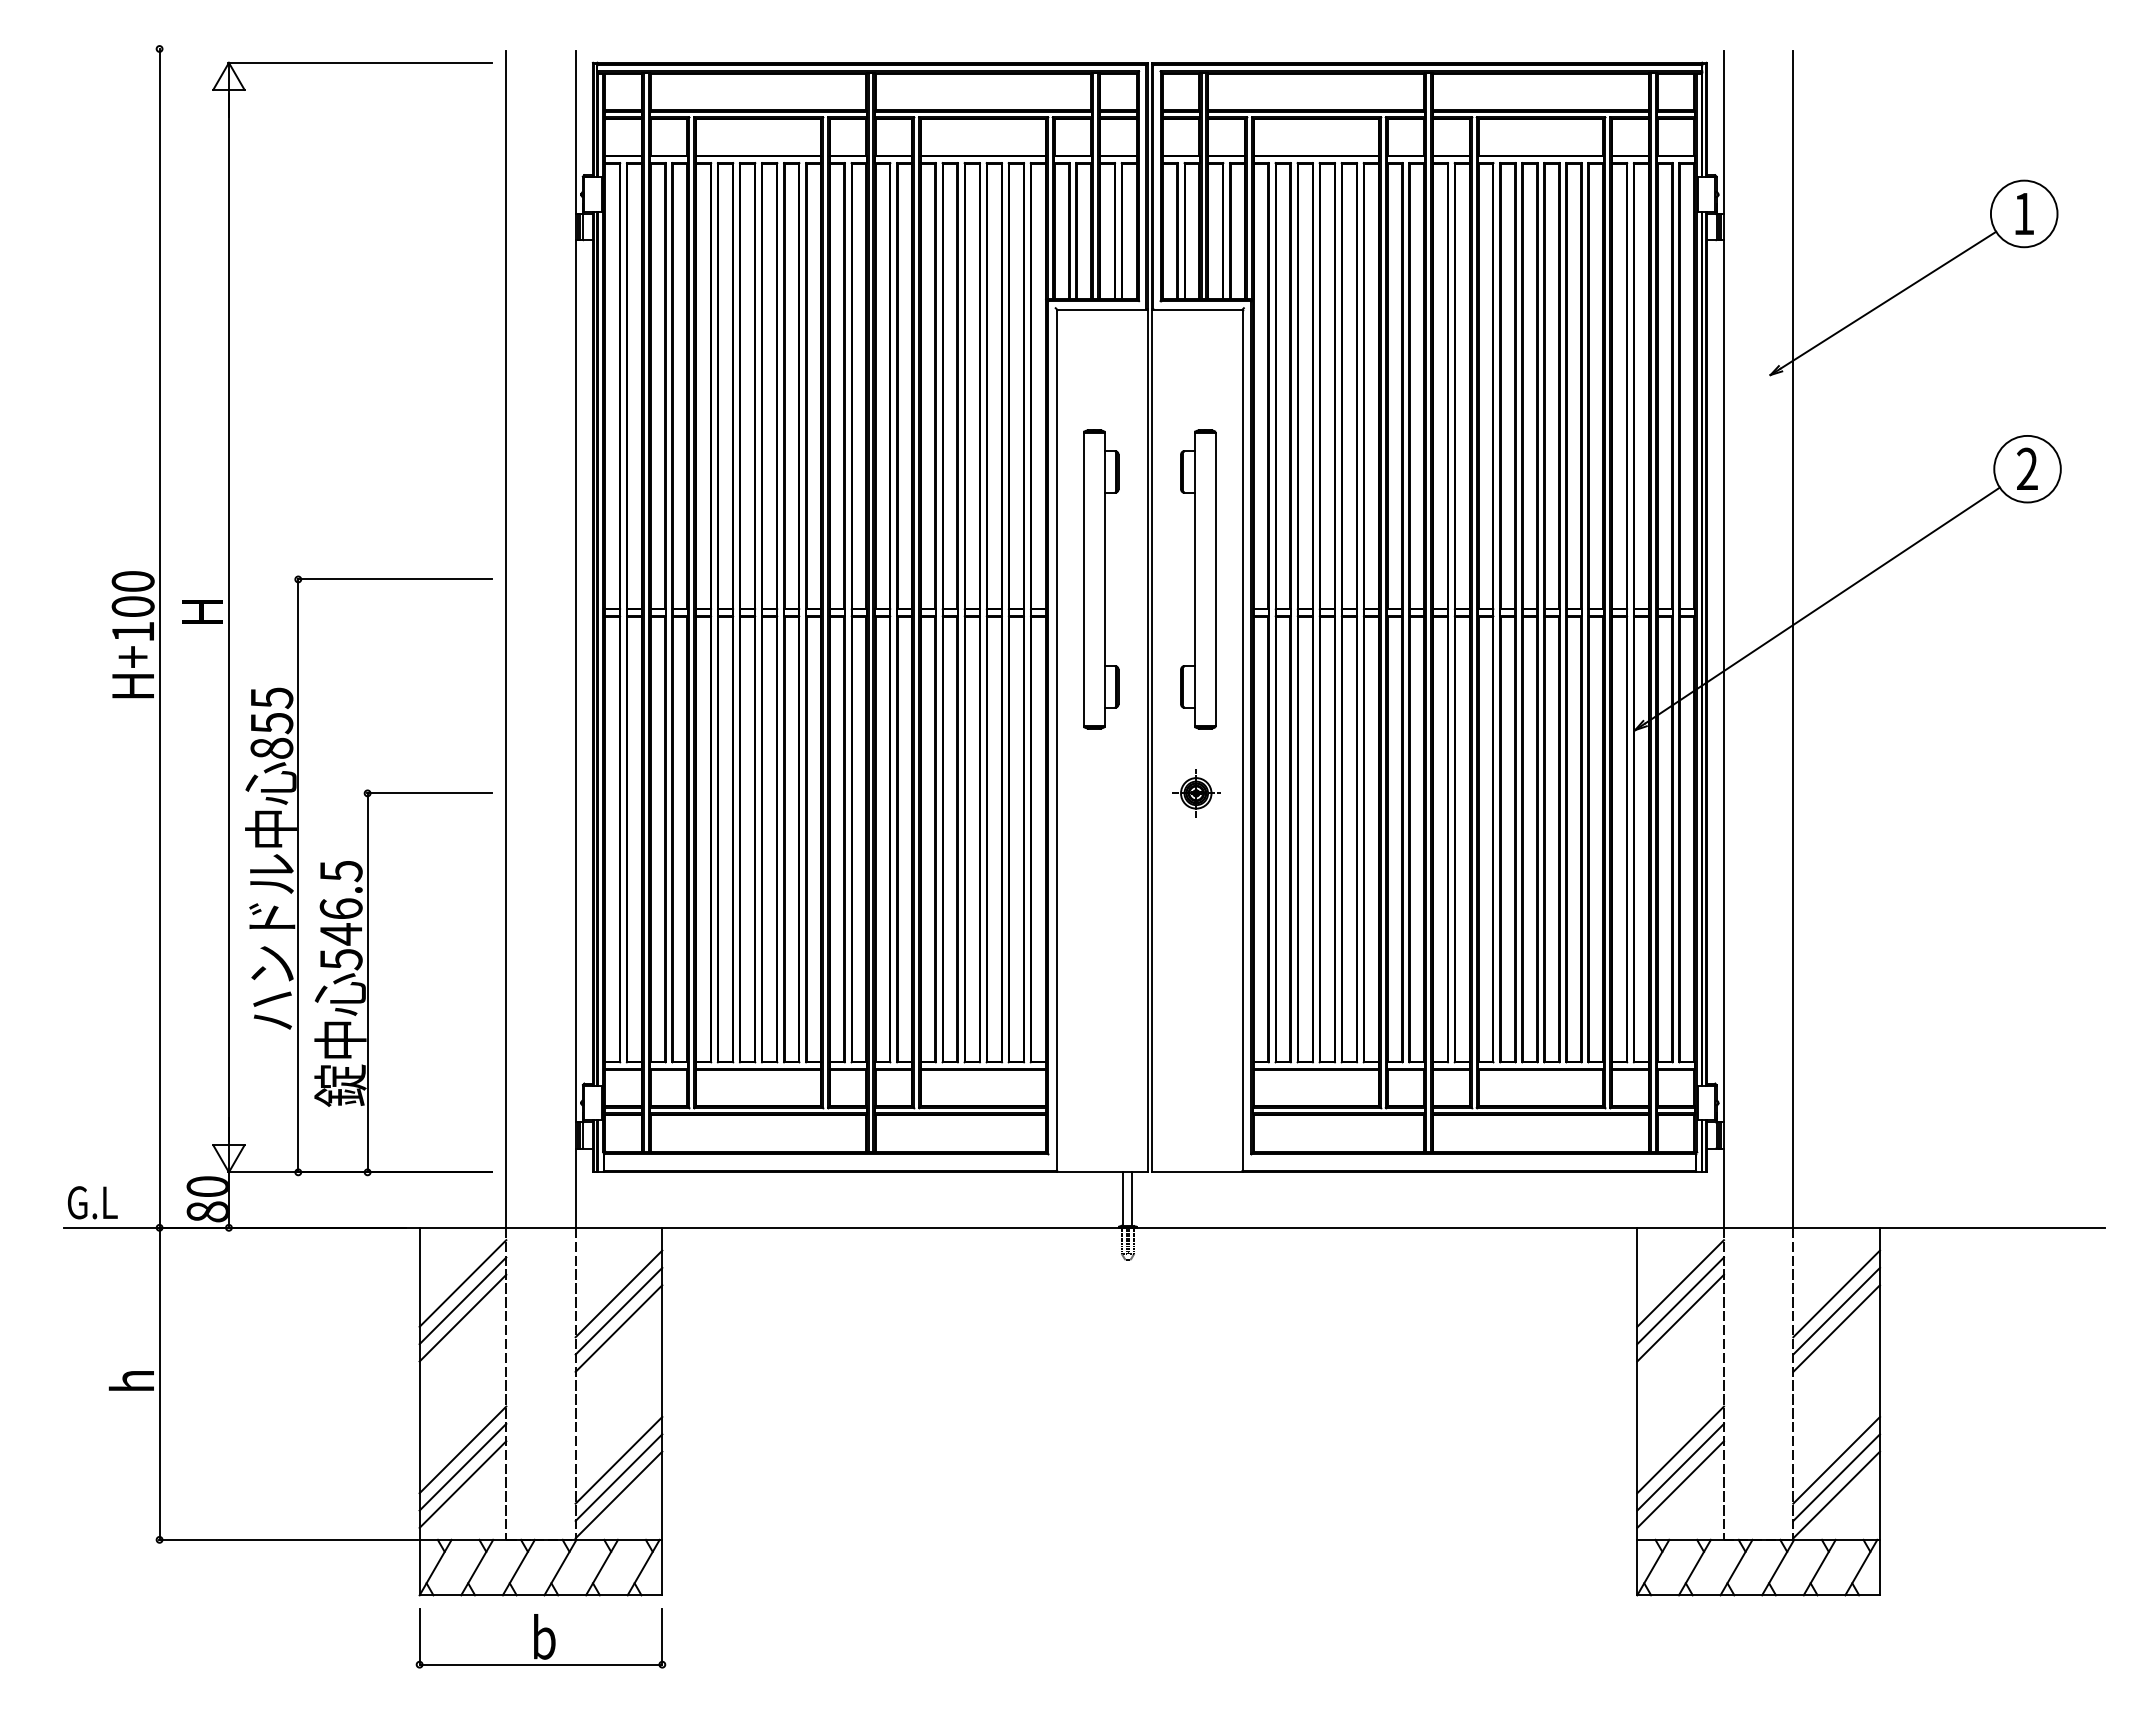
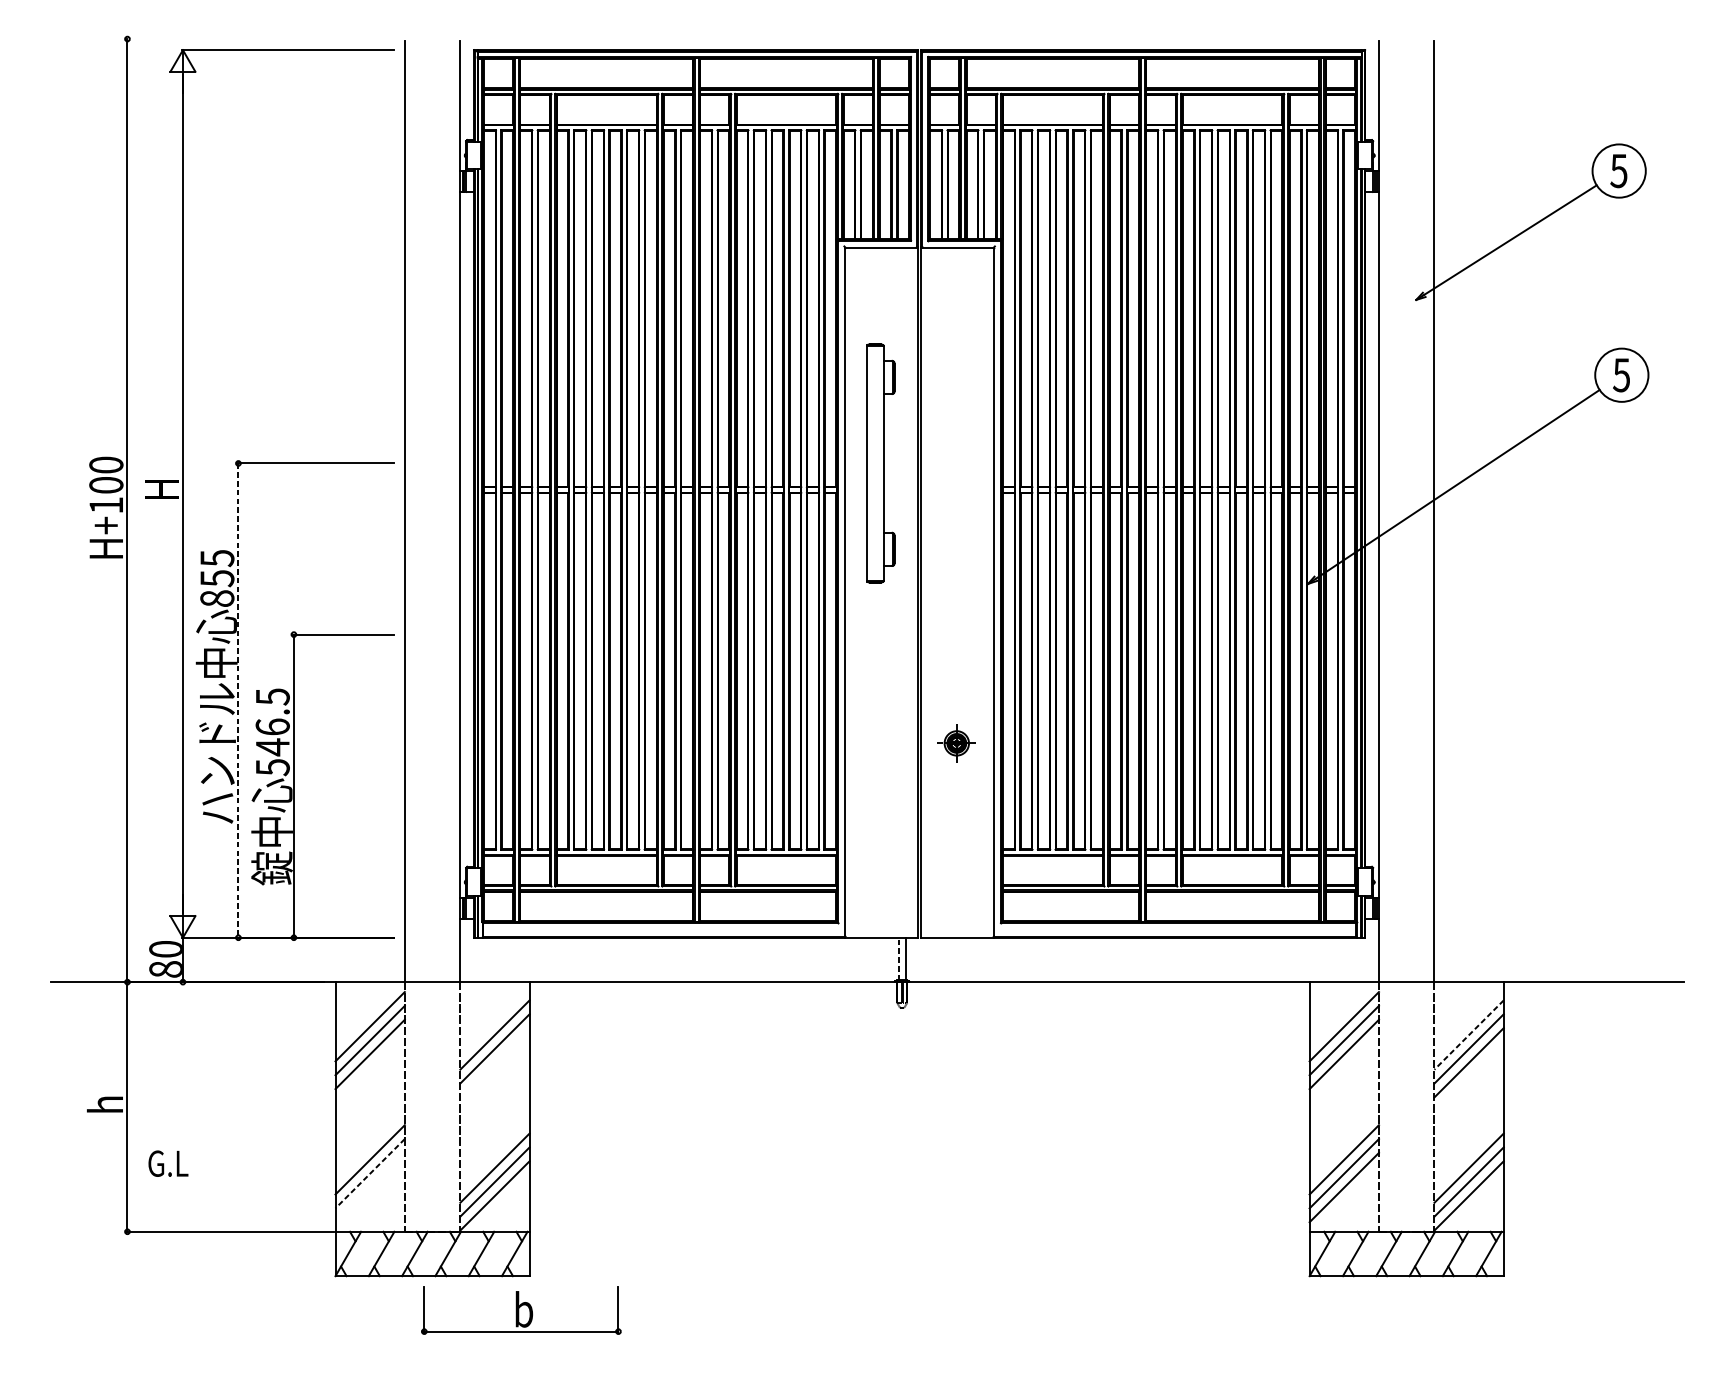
text: (2023, 214) -> (1618, 171), 1 -> 5
text: (2026, 468) -> (1621, 374), 2 -> 5
part: (1198, 579) -> (958, 463), removed
part: (1196, 793) -> (957, 743), moved
line: (298, 876) -> (238, 701), solid -> dashed
line: (1123, 1199) -> (898, 959), solid -> dashed
text: (92, 1202) -> (168, 1163), moved
line: (1836, 1294) -> (1469, 1035), solid -> dashed
line: (618, 1328) -> (494, 1062), removed
line: (462, 1467) -> (369, 1173), solid -> dashed
line: (462, 1484) -> (369, 1187), removed
part: (540, 1638) -> (521, 1310), moved

